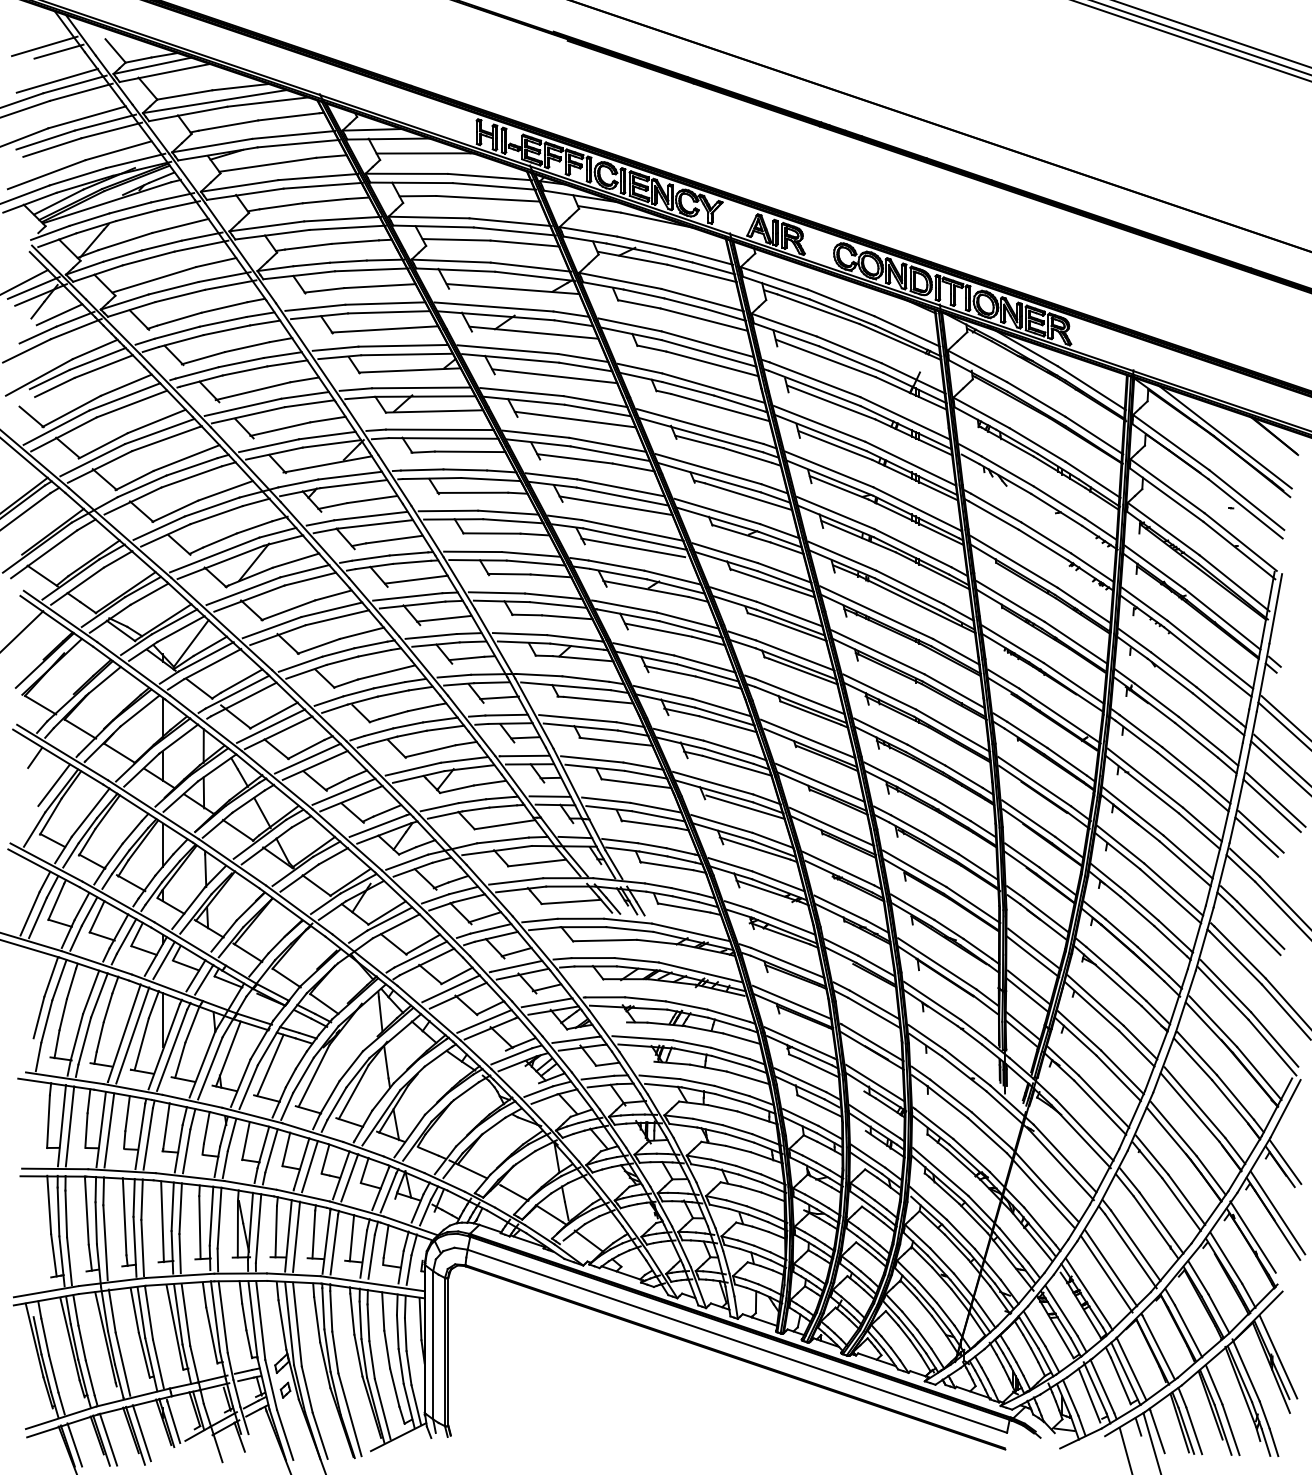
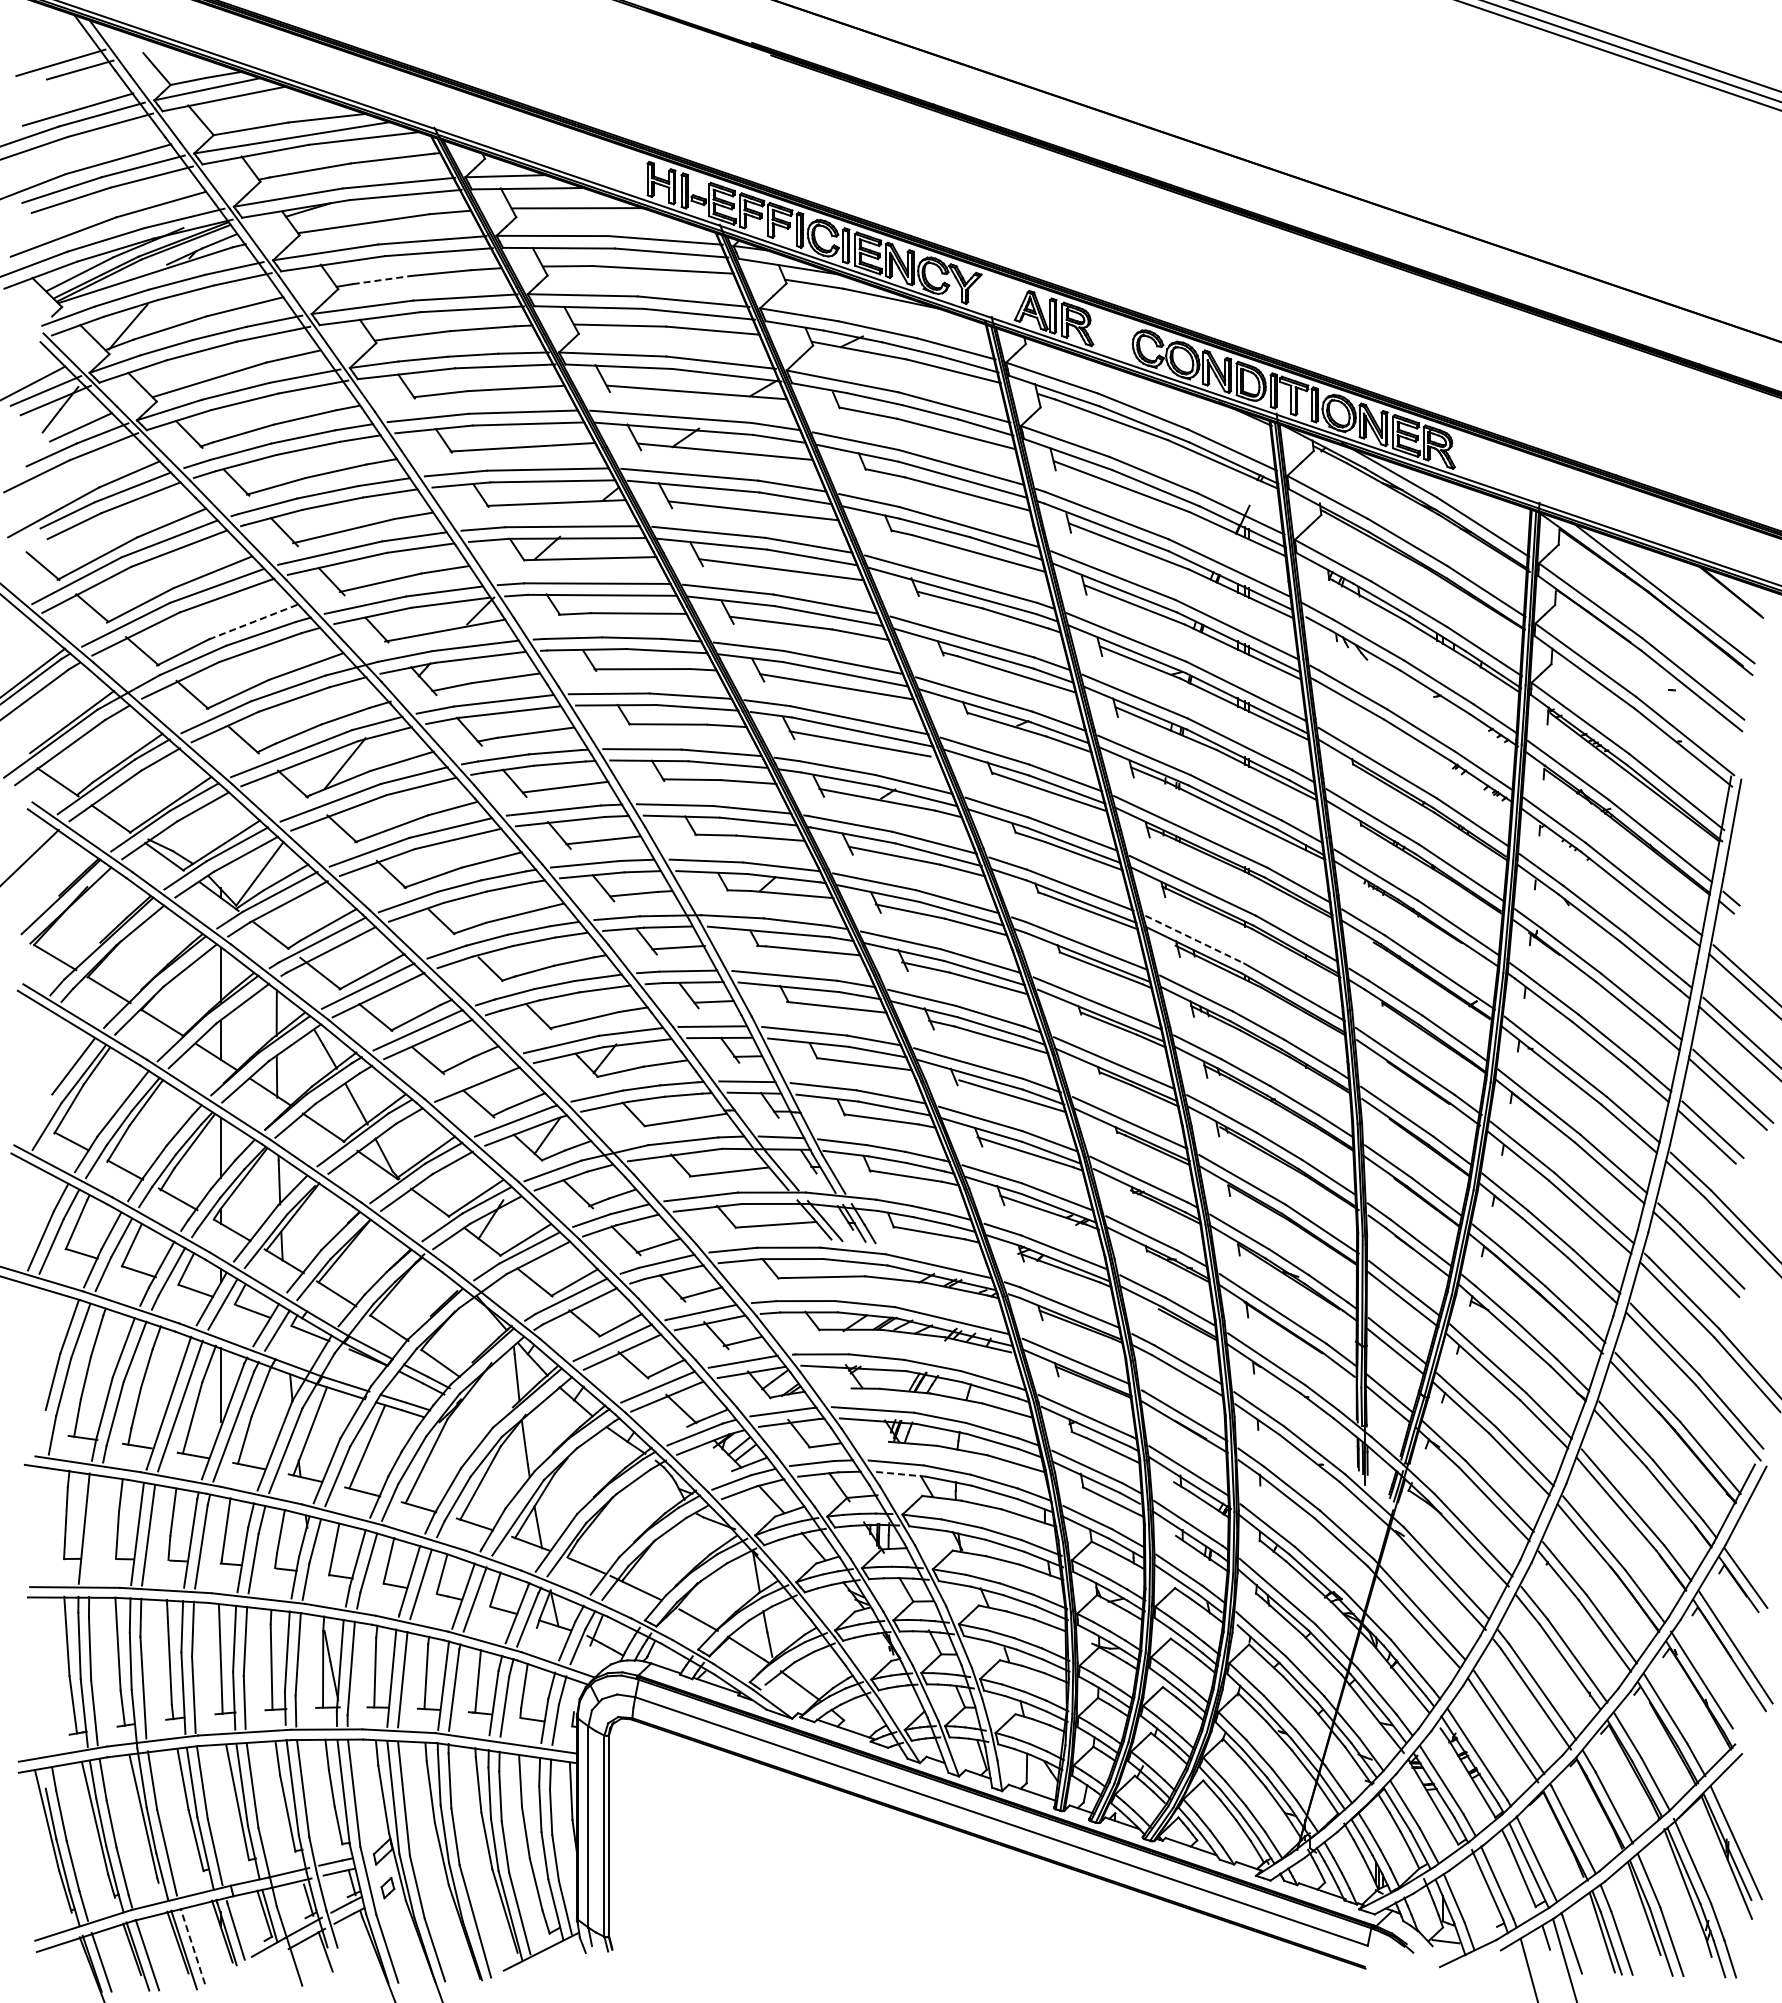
line: (281, 206) -> (382, 280), solid -> dashed
line: (187, 457) -> (254, 621), solid -> dashed
line: (879, 691) -> (1194, 939), solid -> dashed
line: (34, 757) -> (47, 1028), removed
line: (344, 791) -> (467, 1075), removed
line: (663, 1085) -> (901, 1474), solid -> dashed
line: (69, 1126) -> (94, 1529), removed
line: (1089, 1395) -> (1479, 1894), removed
line: (141, 1433) -> (192, 1946), solid -> dashed

